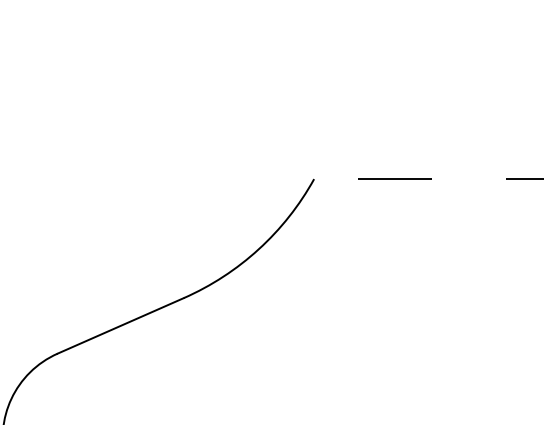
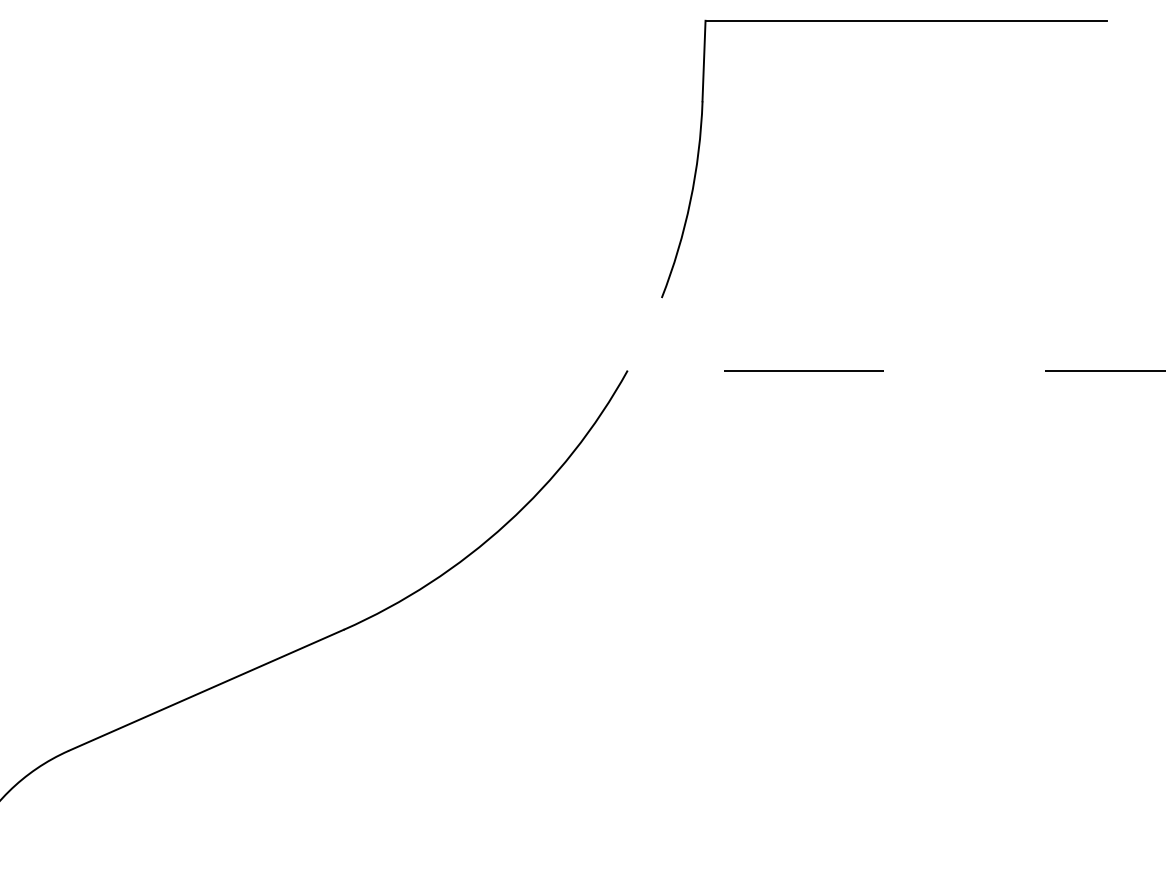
part: (431, 19) -> (883, 22), added

